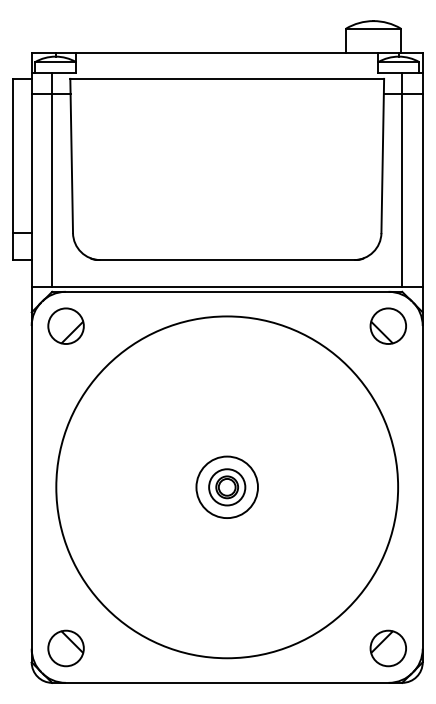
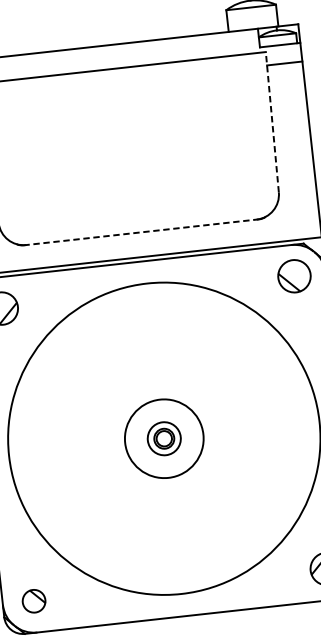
line: (382, 155) -> (272, 121), solid -> dashed
line: (402, 180) -> (292, 142), removed
line: (227, 260) -> (141, 232), solid -> dashed
circle: (226, 487) -> (163, 438), size x1.4
part: (65, 648) -> (33, 601), size x0.7

